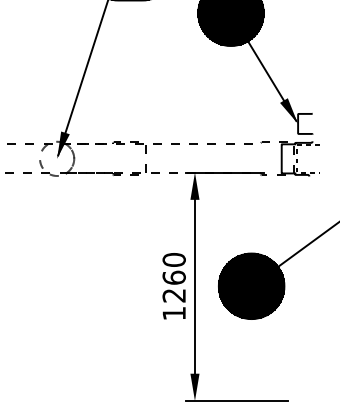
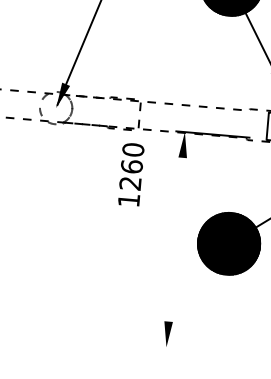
text: (173, 286) -> (130, 174), moved
line: (194, 286) -> (175, 239), removed
line: (236, 401) -> (205, 351), removed

